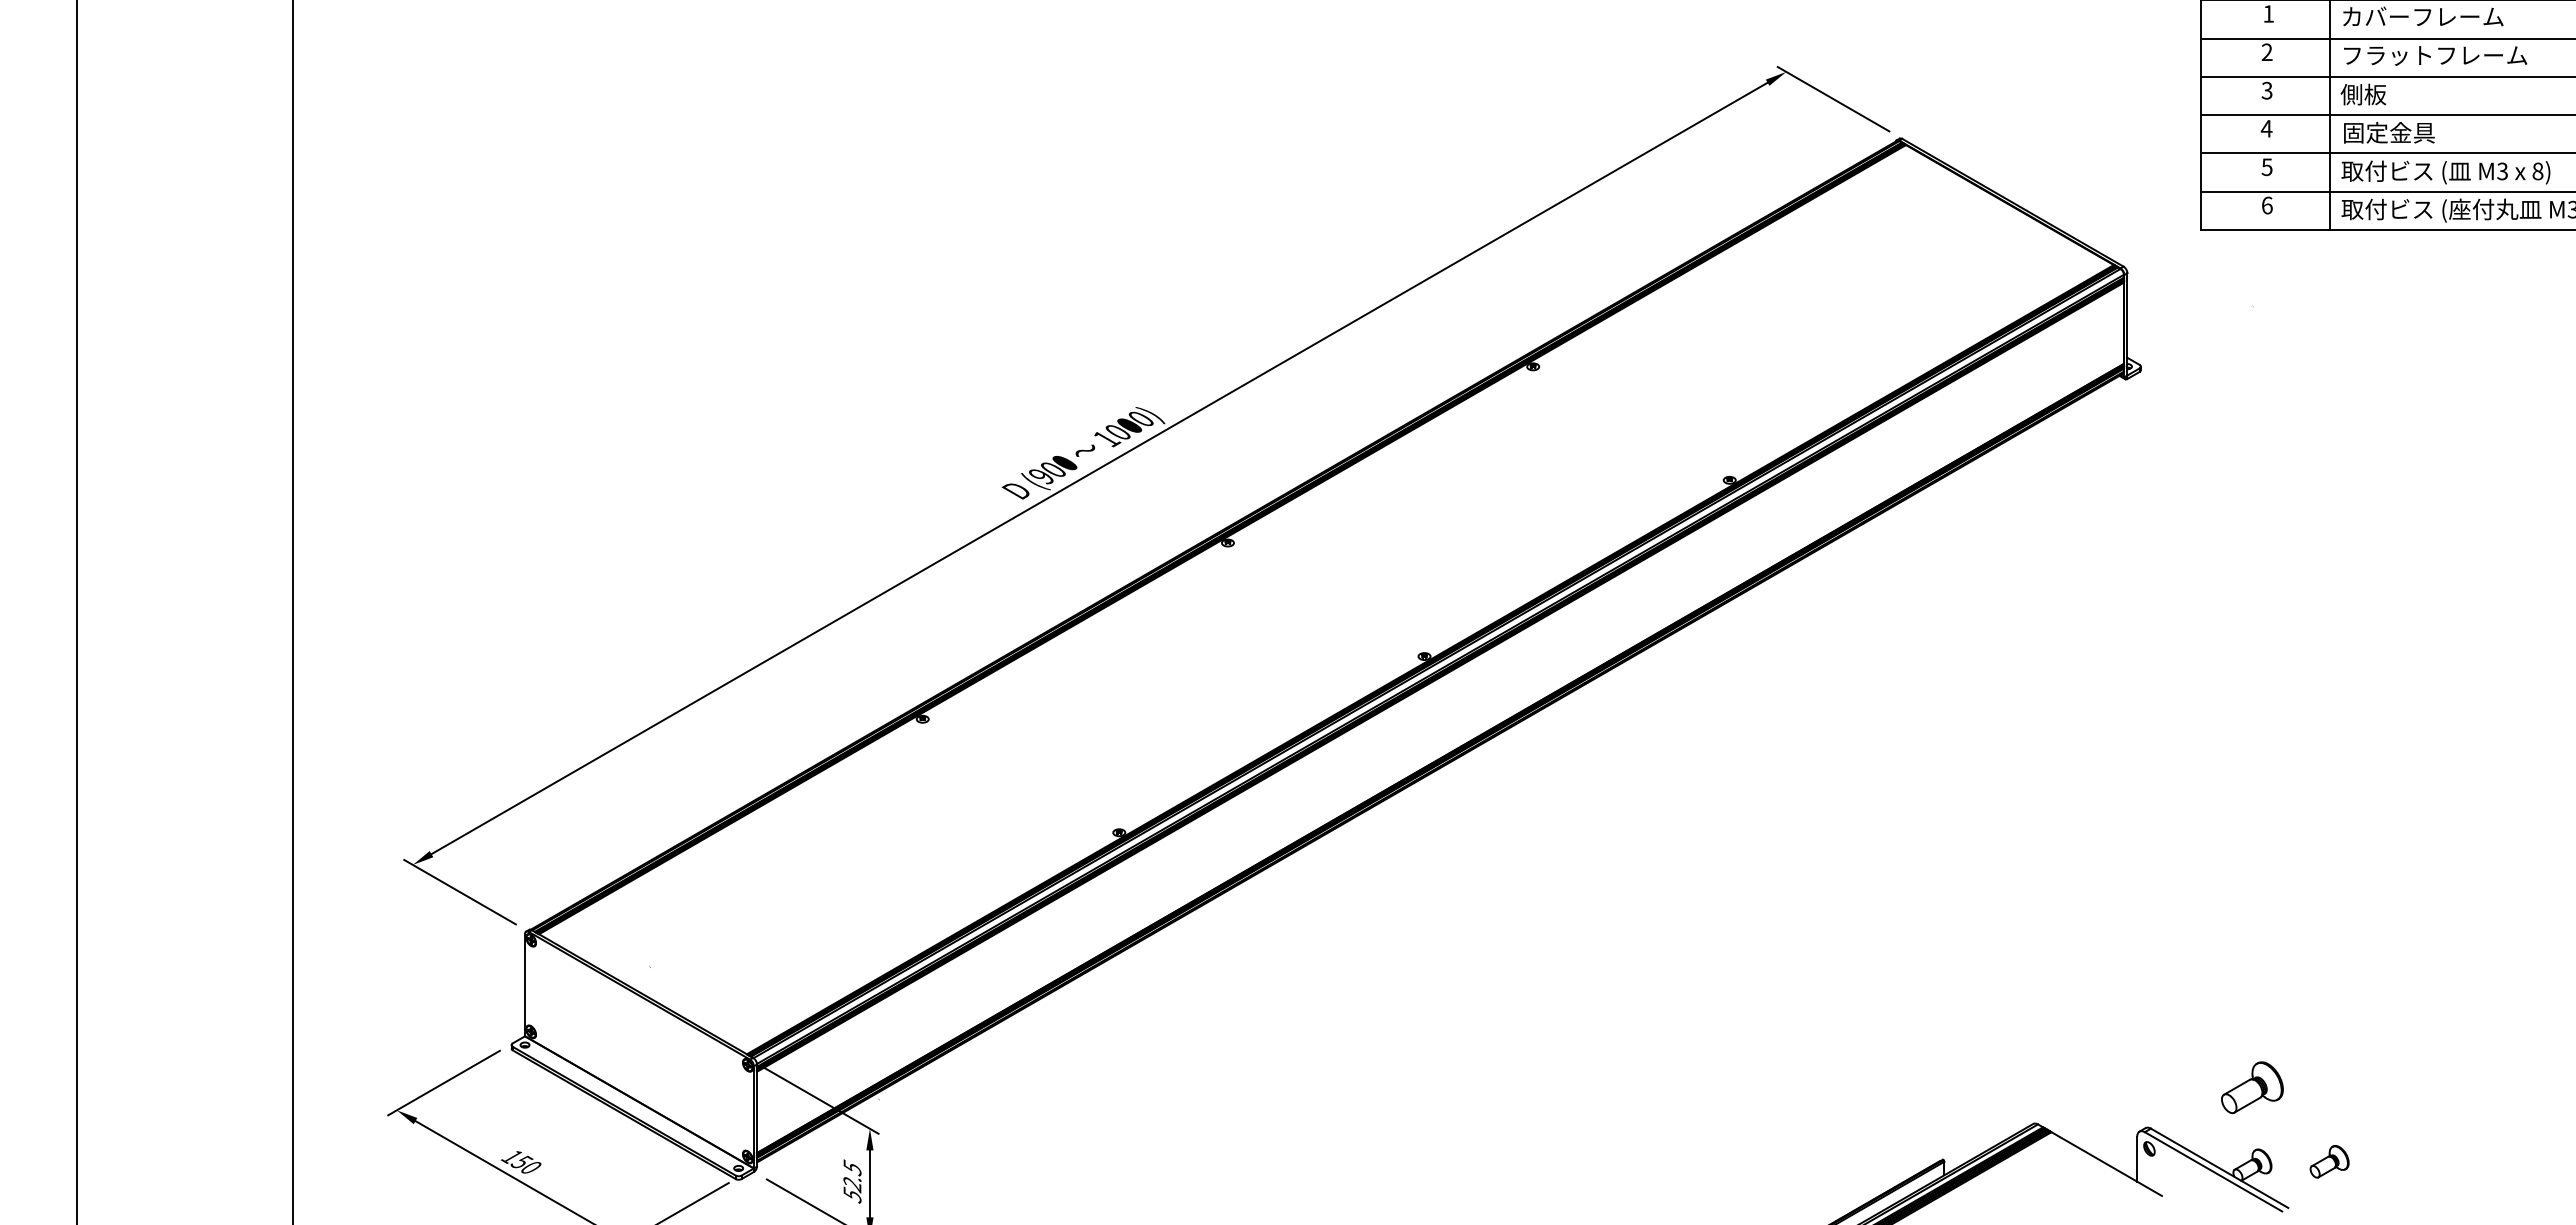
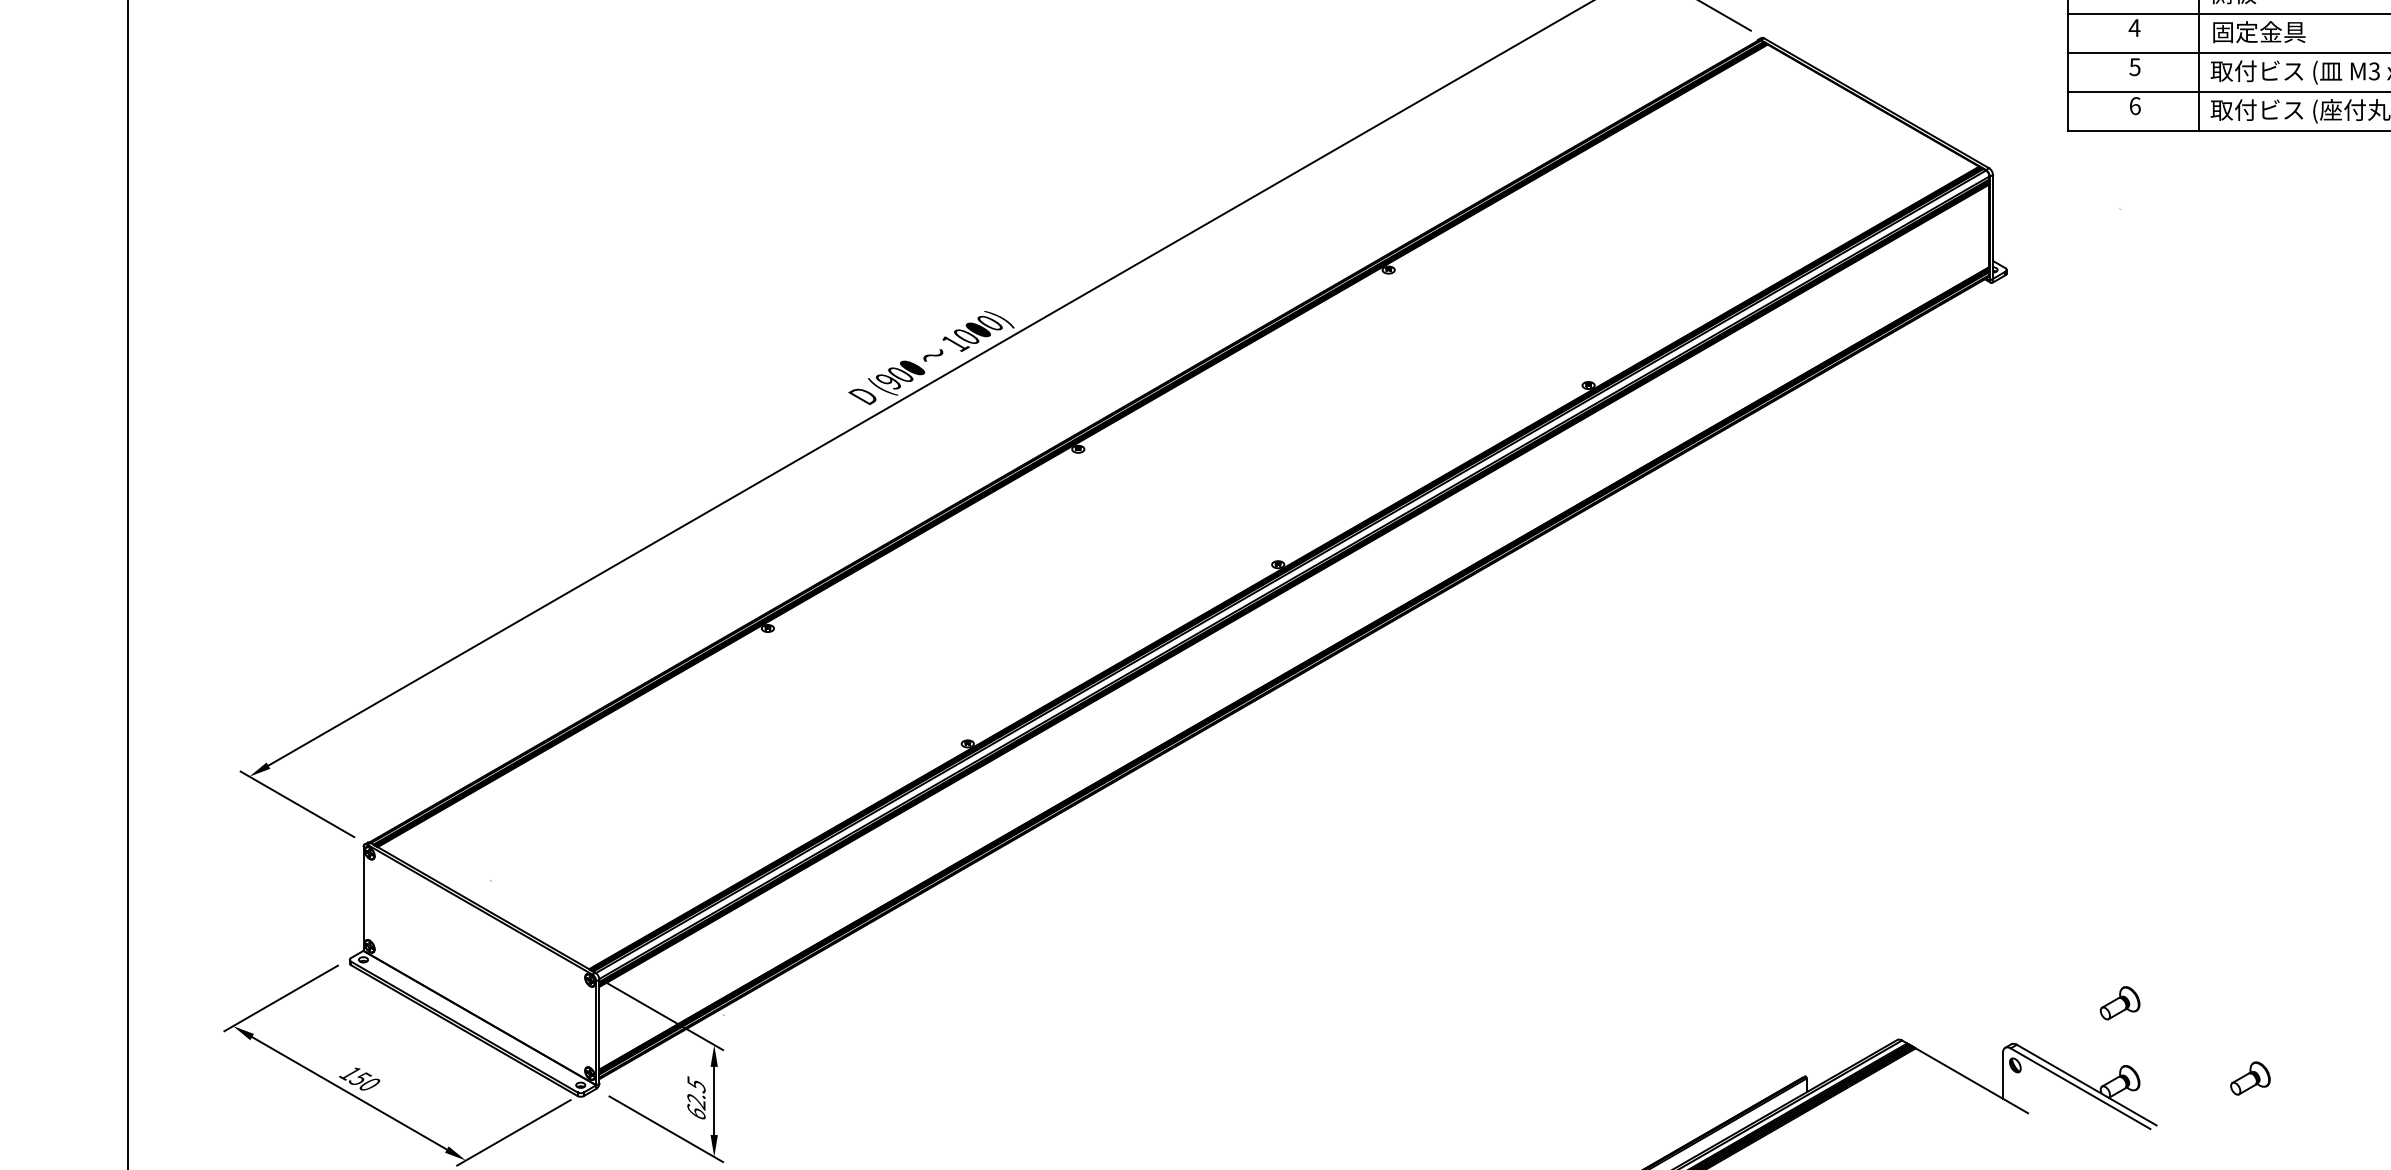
part: (2252, 1087) -> (2120, 1002), size x0.62
part: (2329, 1161) -> (2250, 1078), moved
text: (852, 1194) -> (696, 1111), 52.5 -> 62.5

